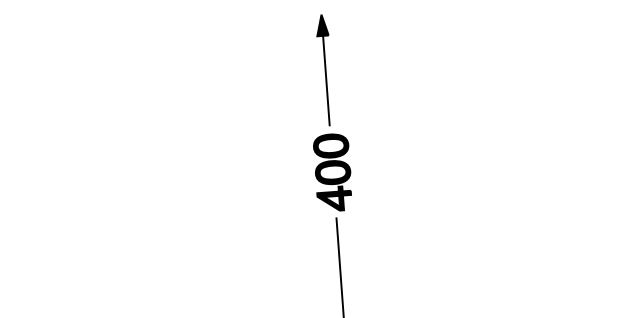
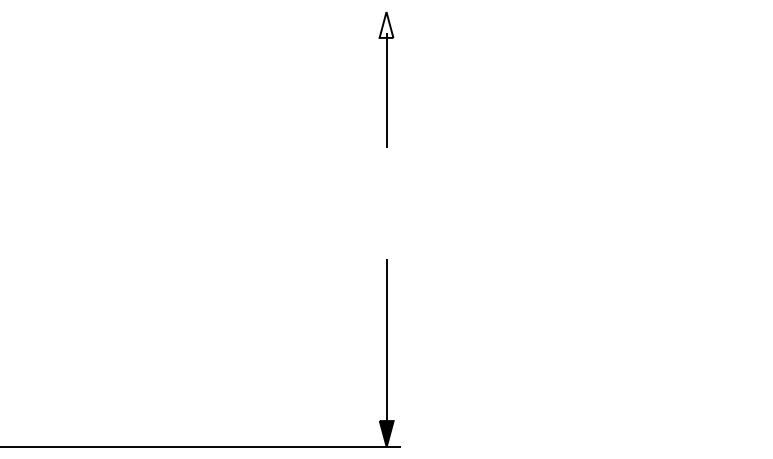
fill: (322, 24) -> (386, 24), removed
part: (333, 172) -> (386, 204), removed

